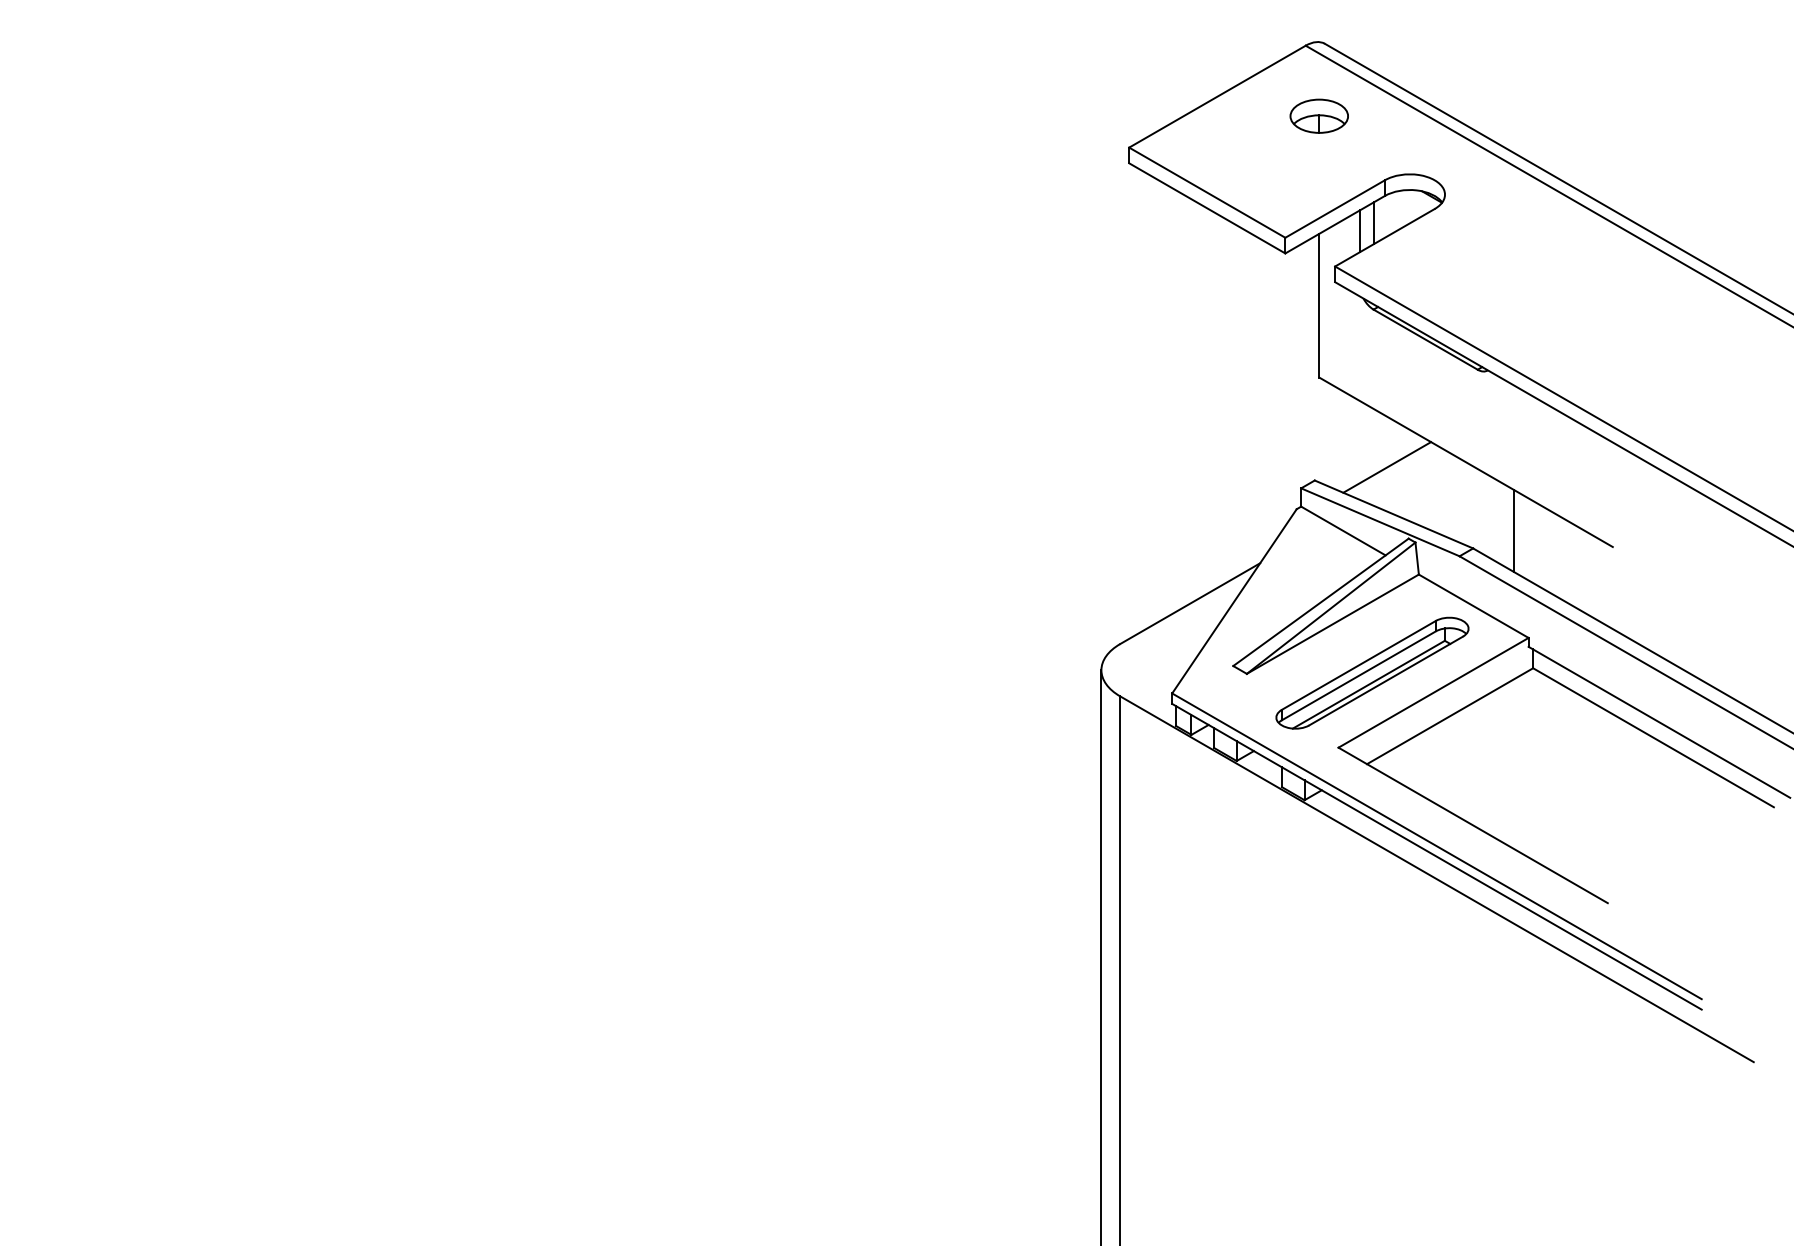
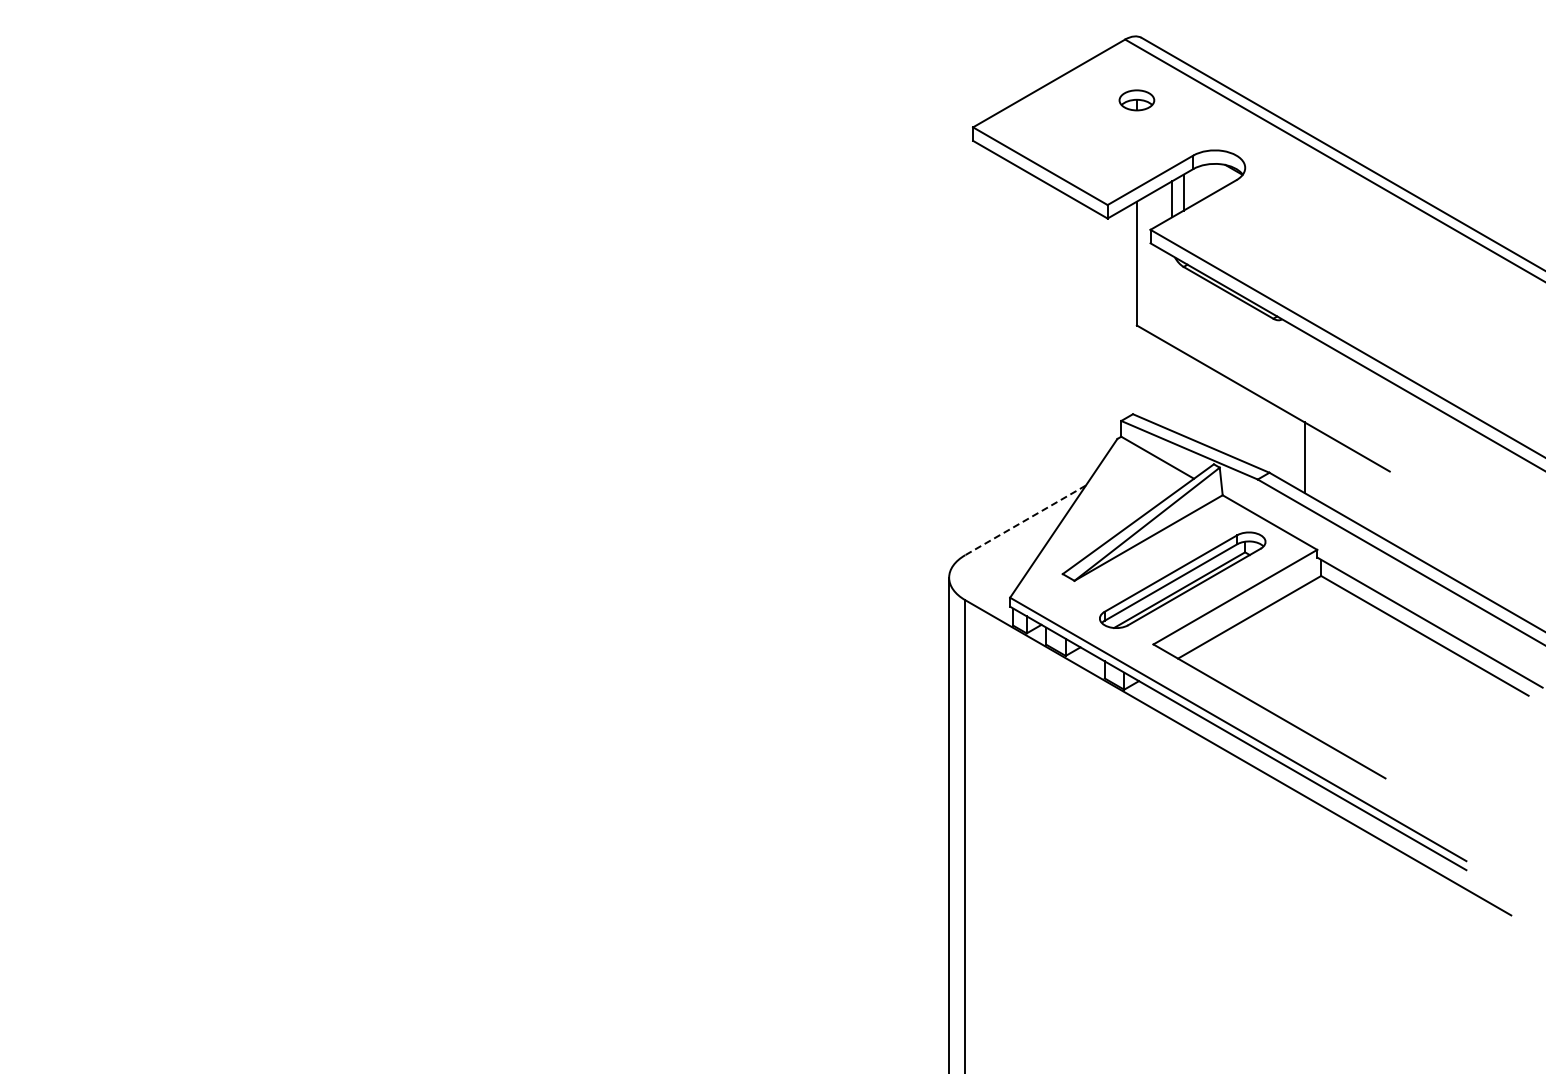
part: (1318, 116) -> (1136, 100), size x0.7
line: (1387, 466) -> (1195, 402), removed
line: (1190, 603) -> (1025, 520), solid -> dashed

